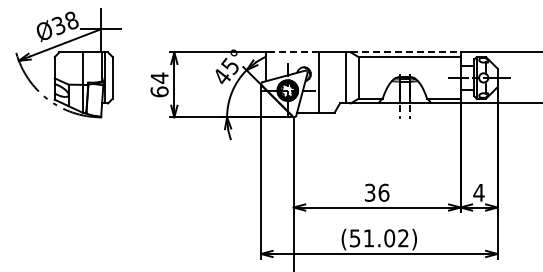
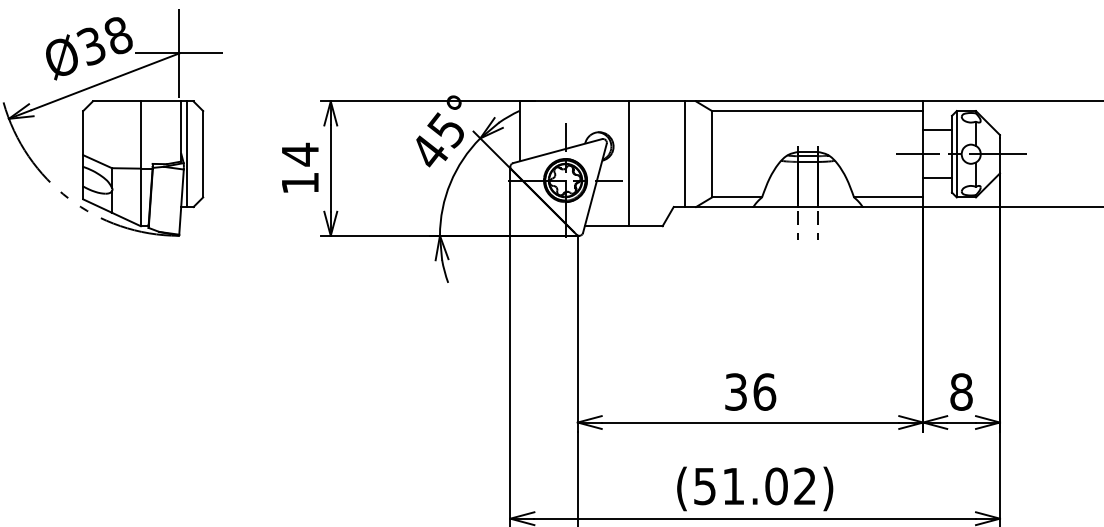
line: (291, 52) -> (573, 101), dashed -> solid
line: (405, 52) -> (809, 101), dashed -> solid
text: (159, 91) -> (300, 182), 64 -> 14
text: (478, 192) -> (960, 391), 4 -> 8

